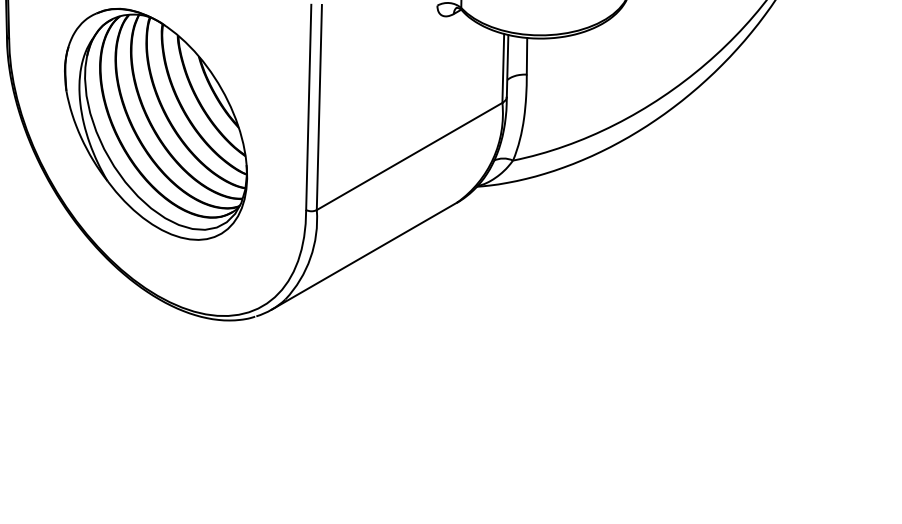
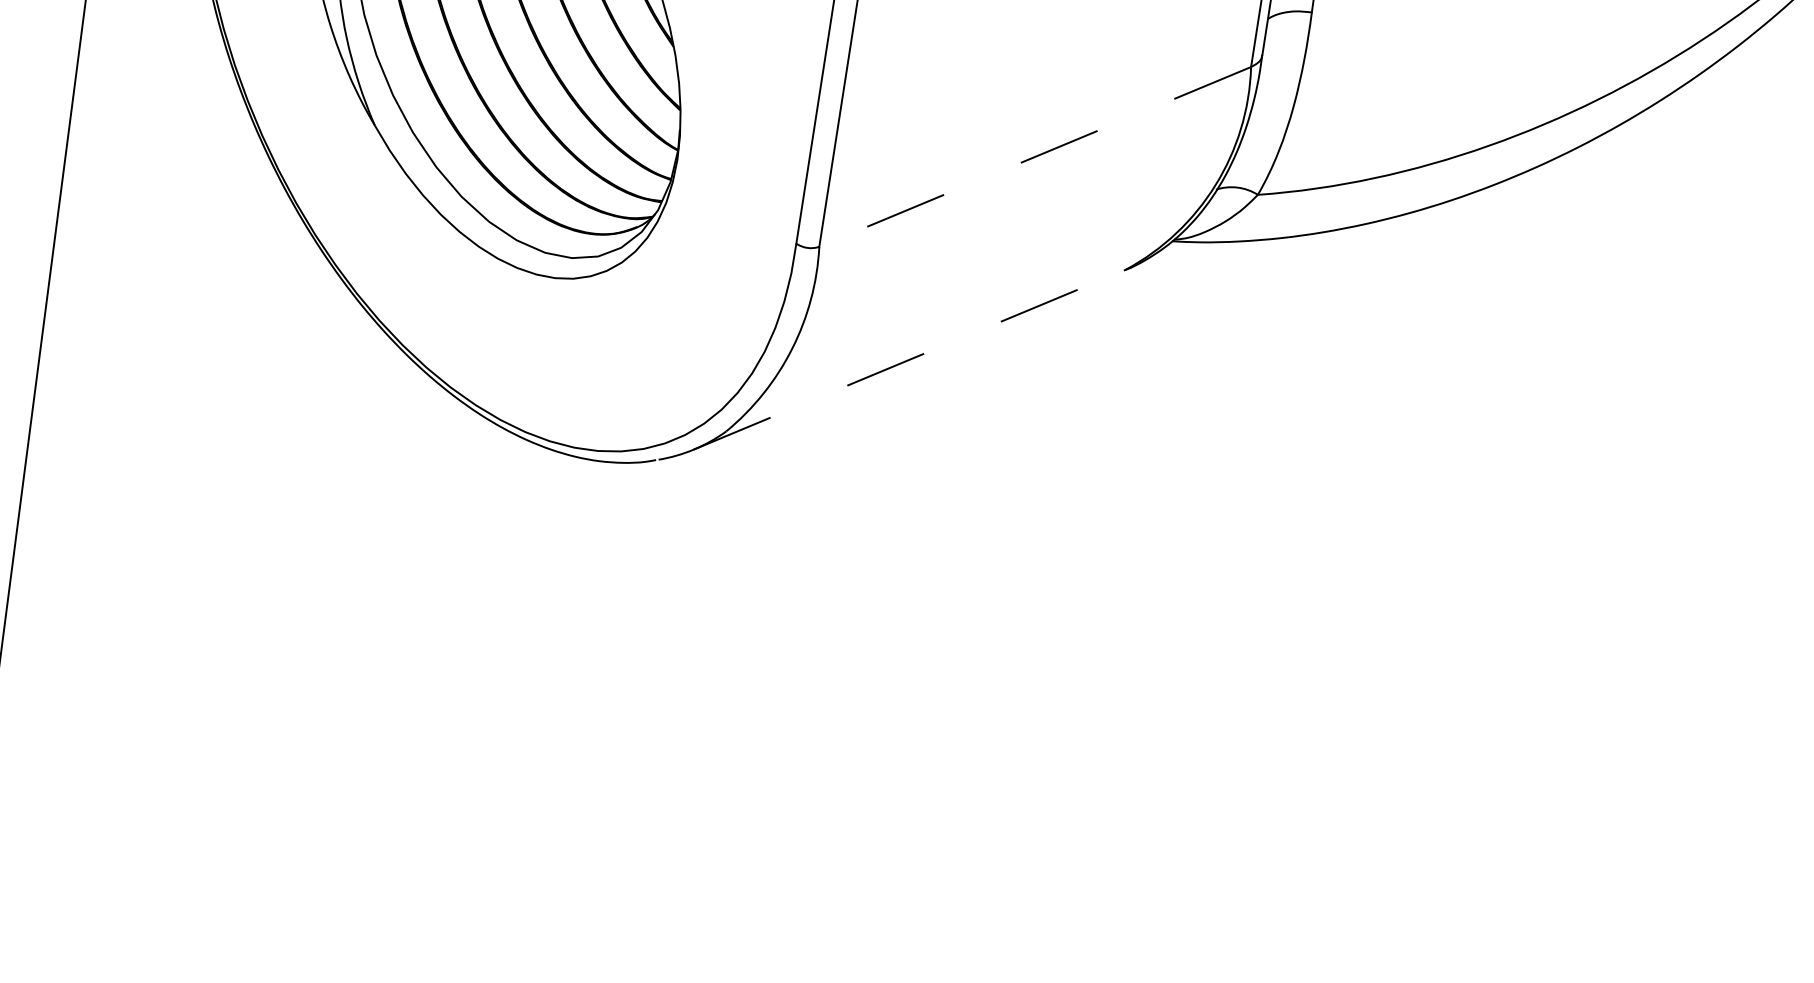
line: (409, 156) -> (1034, 156), solid -> dashed
line: (364, 255) -> (909, 358), solid -> dashed

